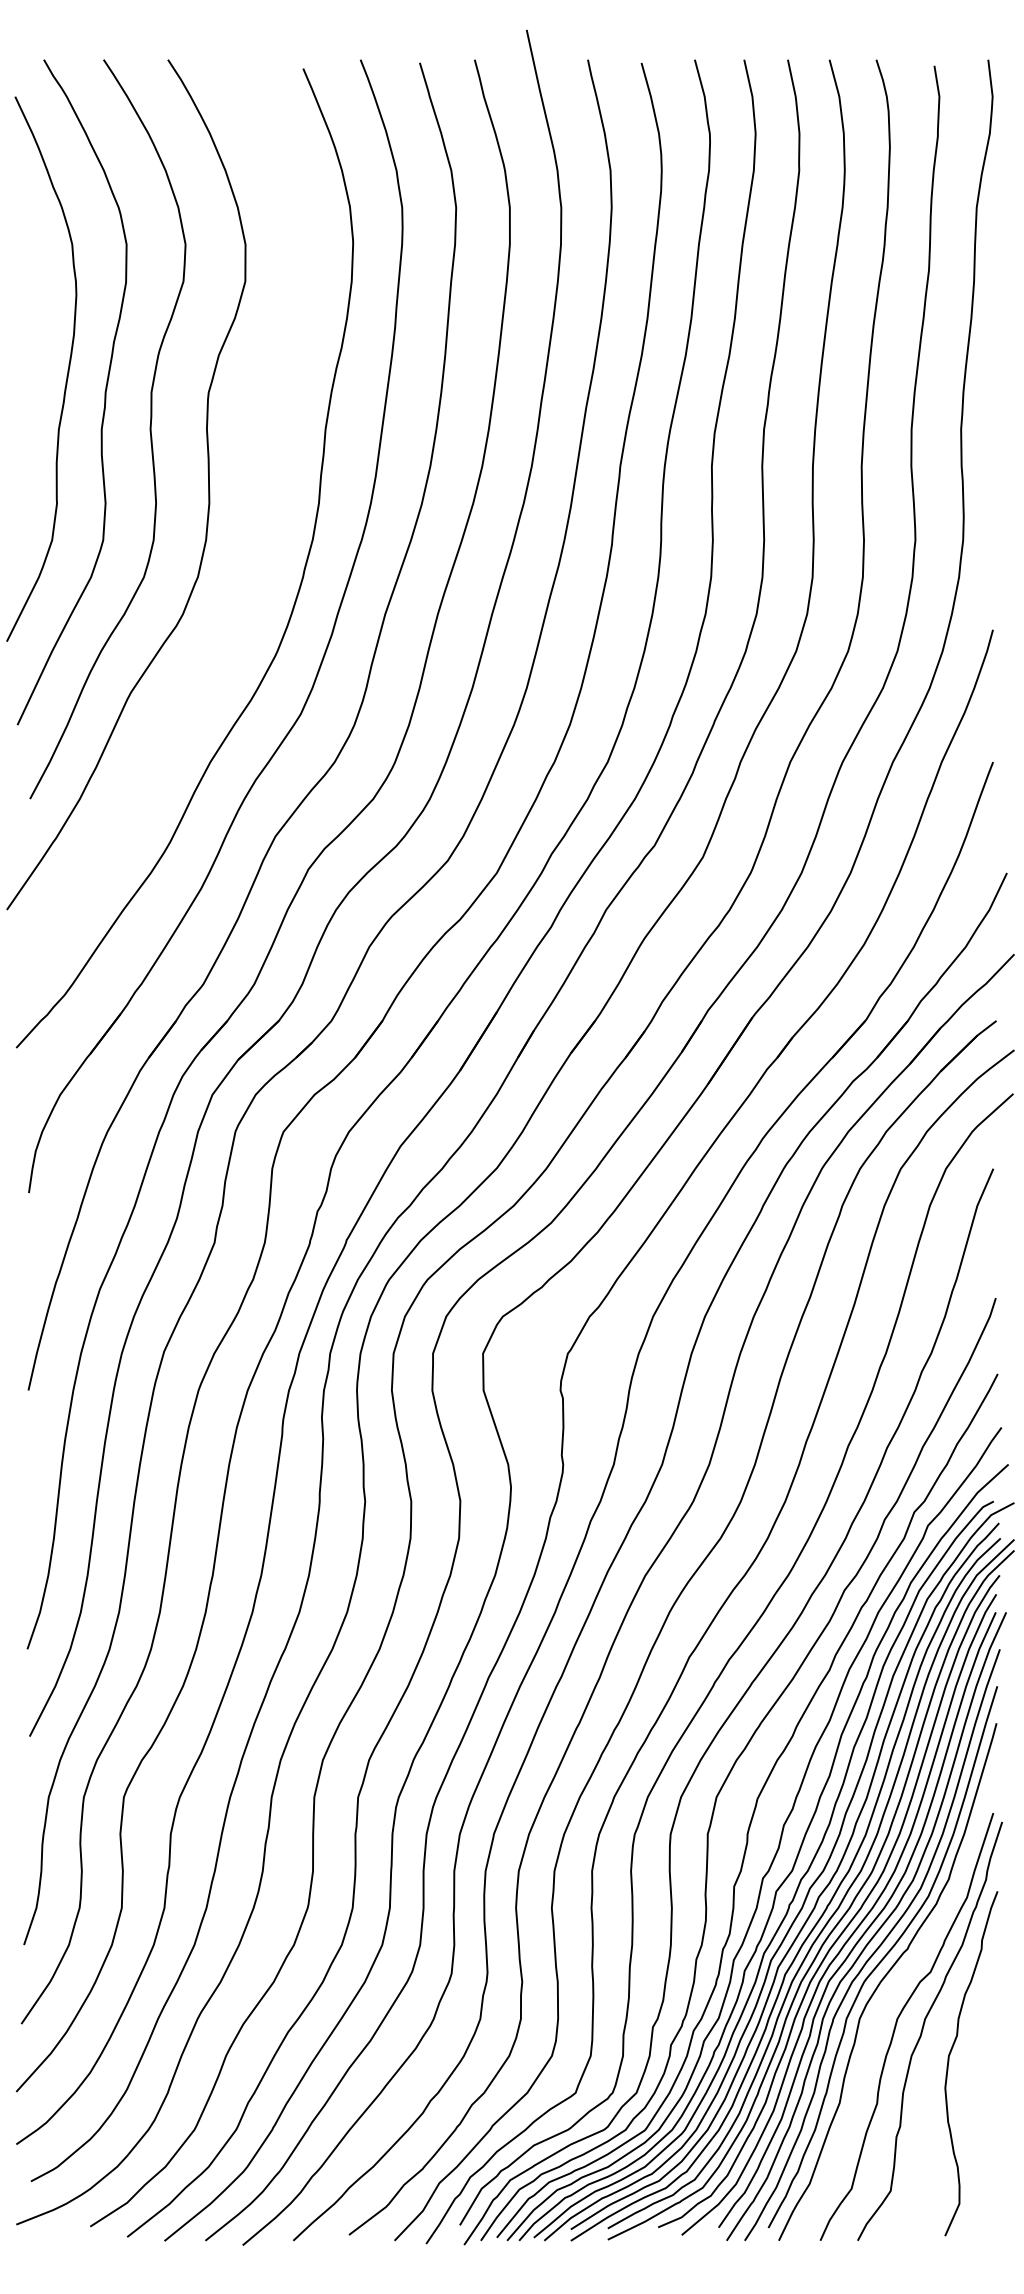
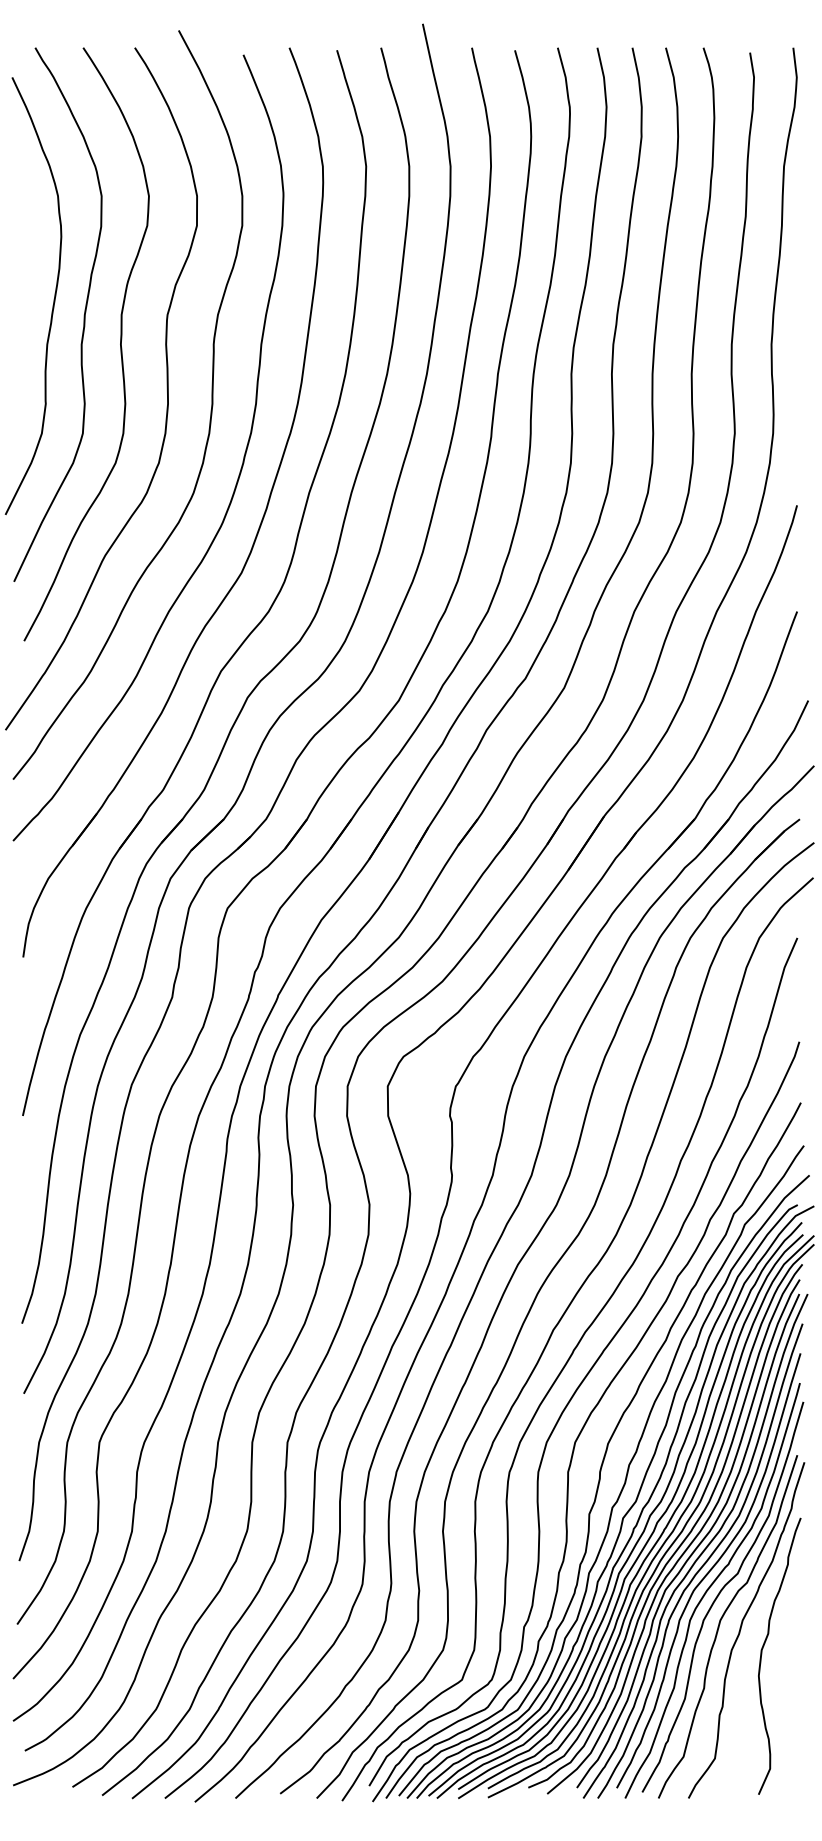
curve: (262, 511) -> (210, 410), added
curve: (897, 1985) -> (720, 1593), added

